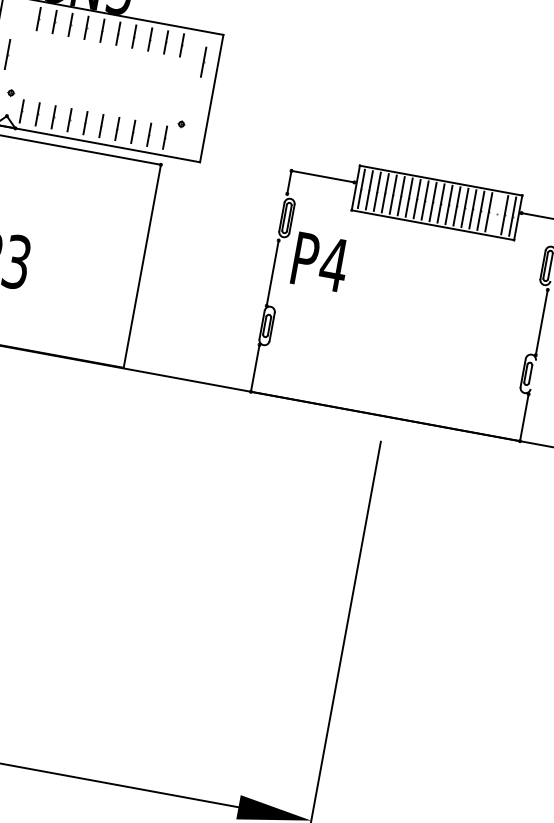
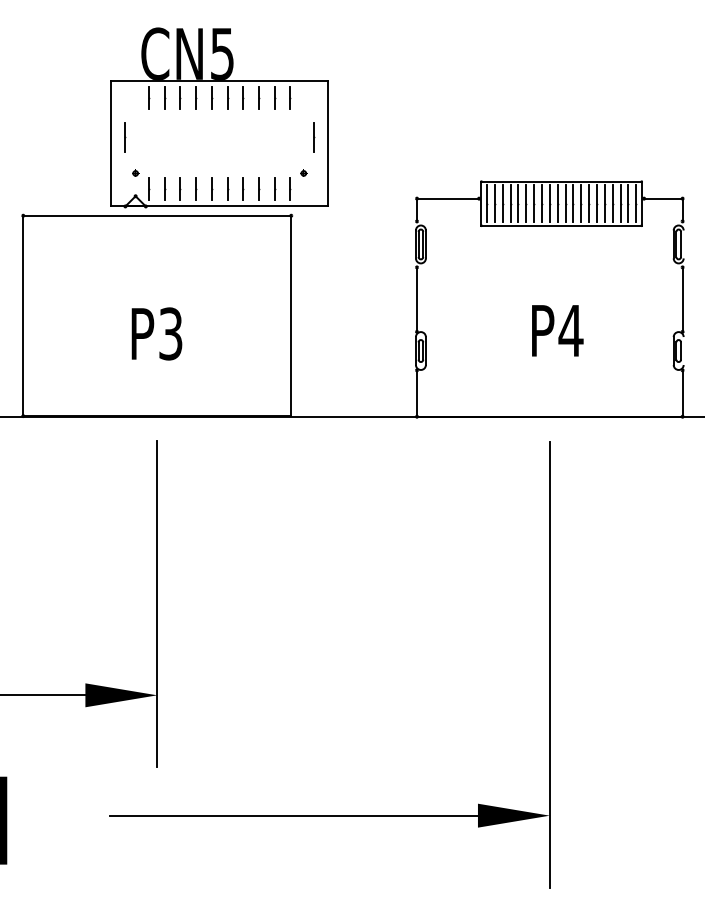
line: (204, 62) -> (314, 137), moved
line: (496, 213) -> (620, 203), added
text: (320, 261) -> (557, 330), moved

